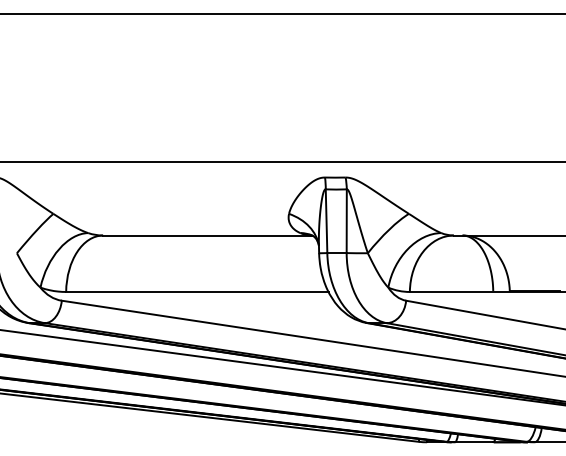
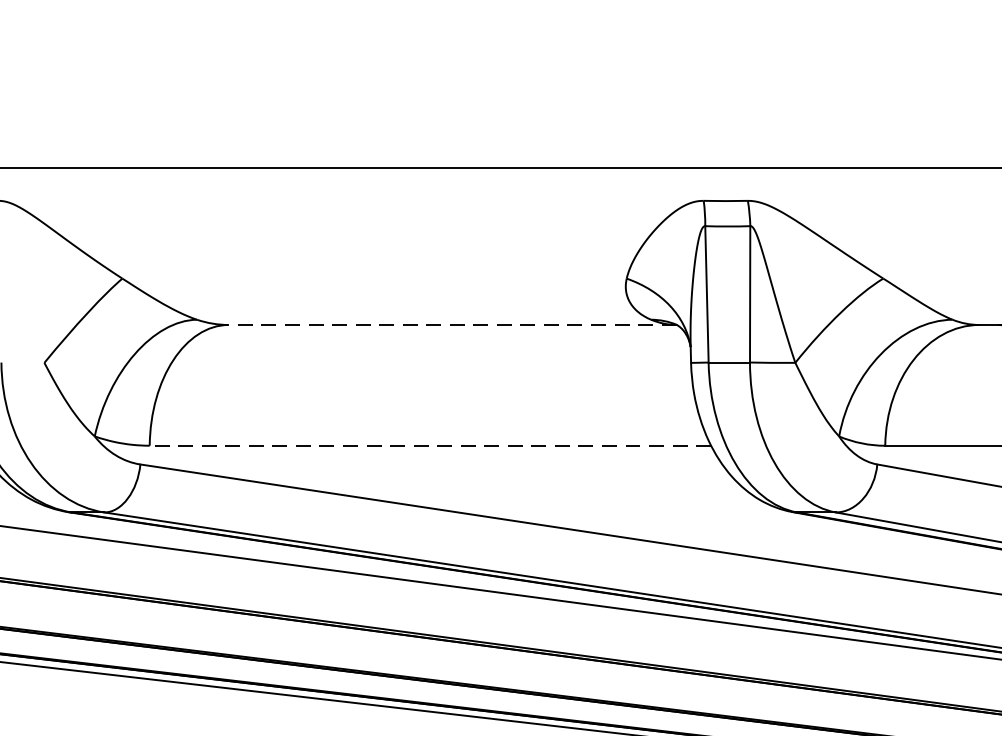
line: (207, 235) -> (452, 324), solid -> dashed
line: (196, 291) -> (428, 444), solid -> dashed

